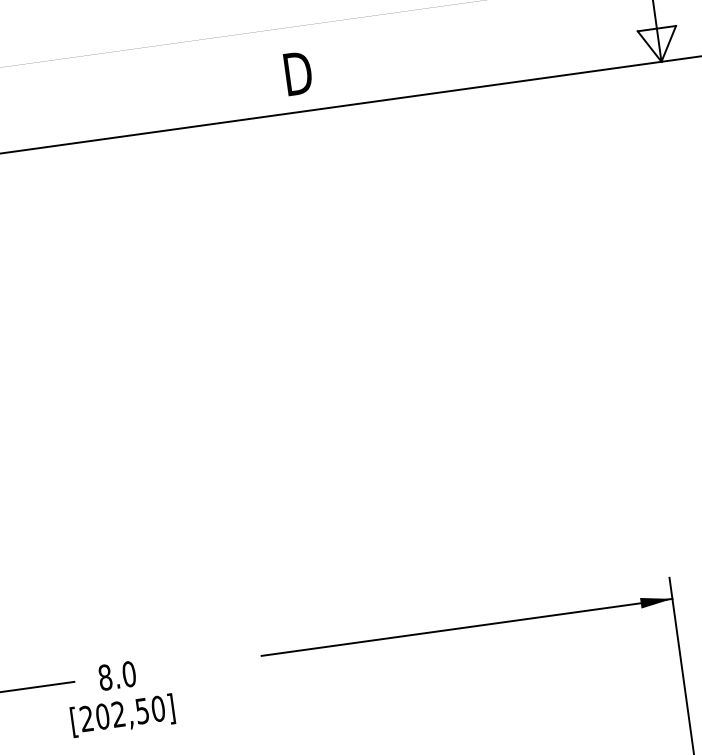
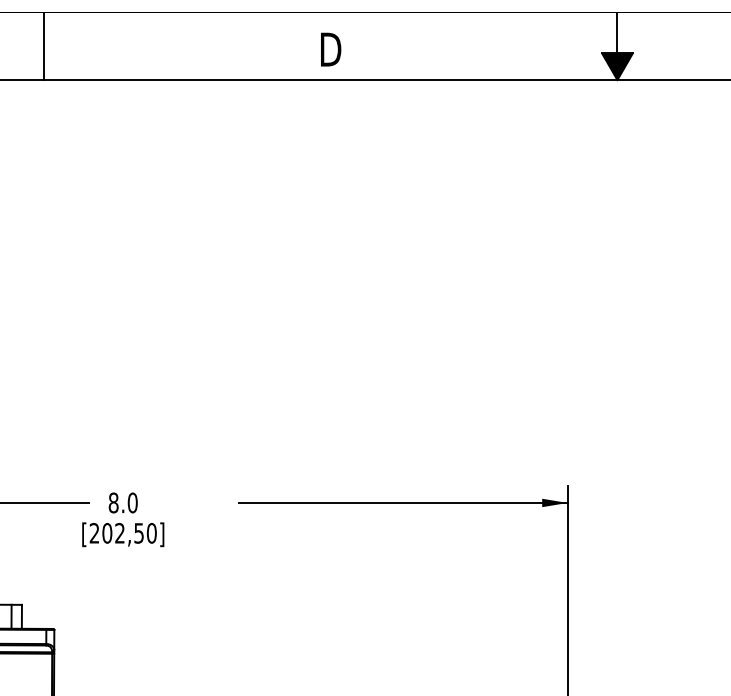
fill: (659, 44) -> (617, 66), added

